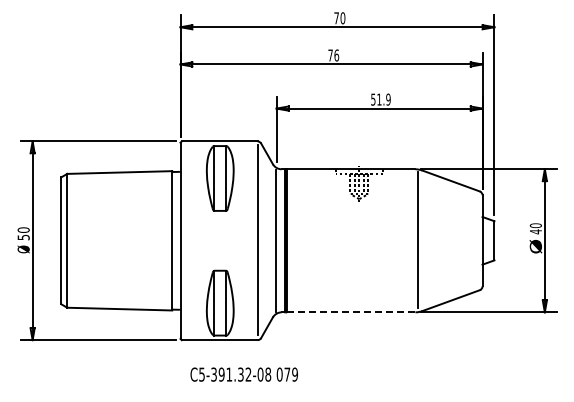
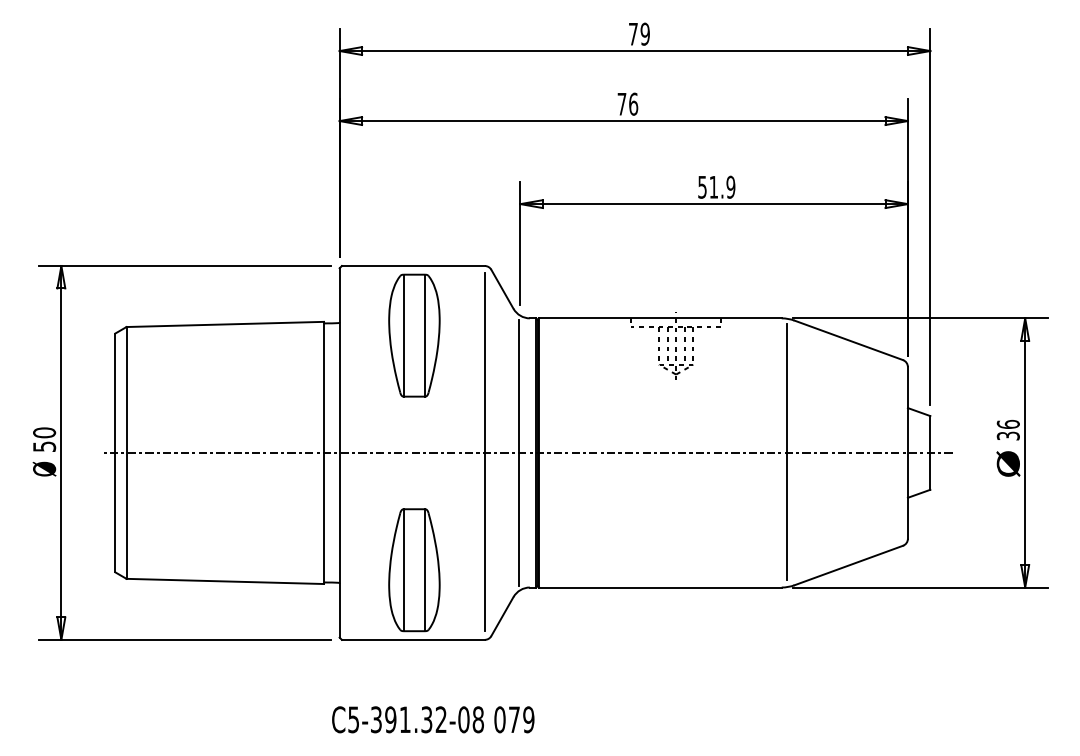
text: (342, 18) -> (644, 34), 70 -> 79
text: (535, 228) -> (1007, 429), 40 -> 36
line: (280, 240) -> (527, 452), added
line: (350, 312) -> (659, 587), dashed -> solid
text: (243, 374) -> (431, 719), moved

